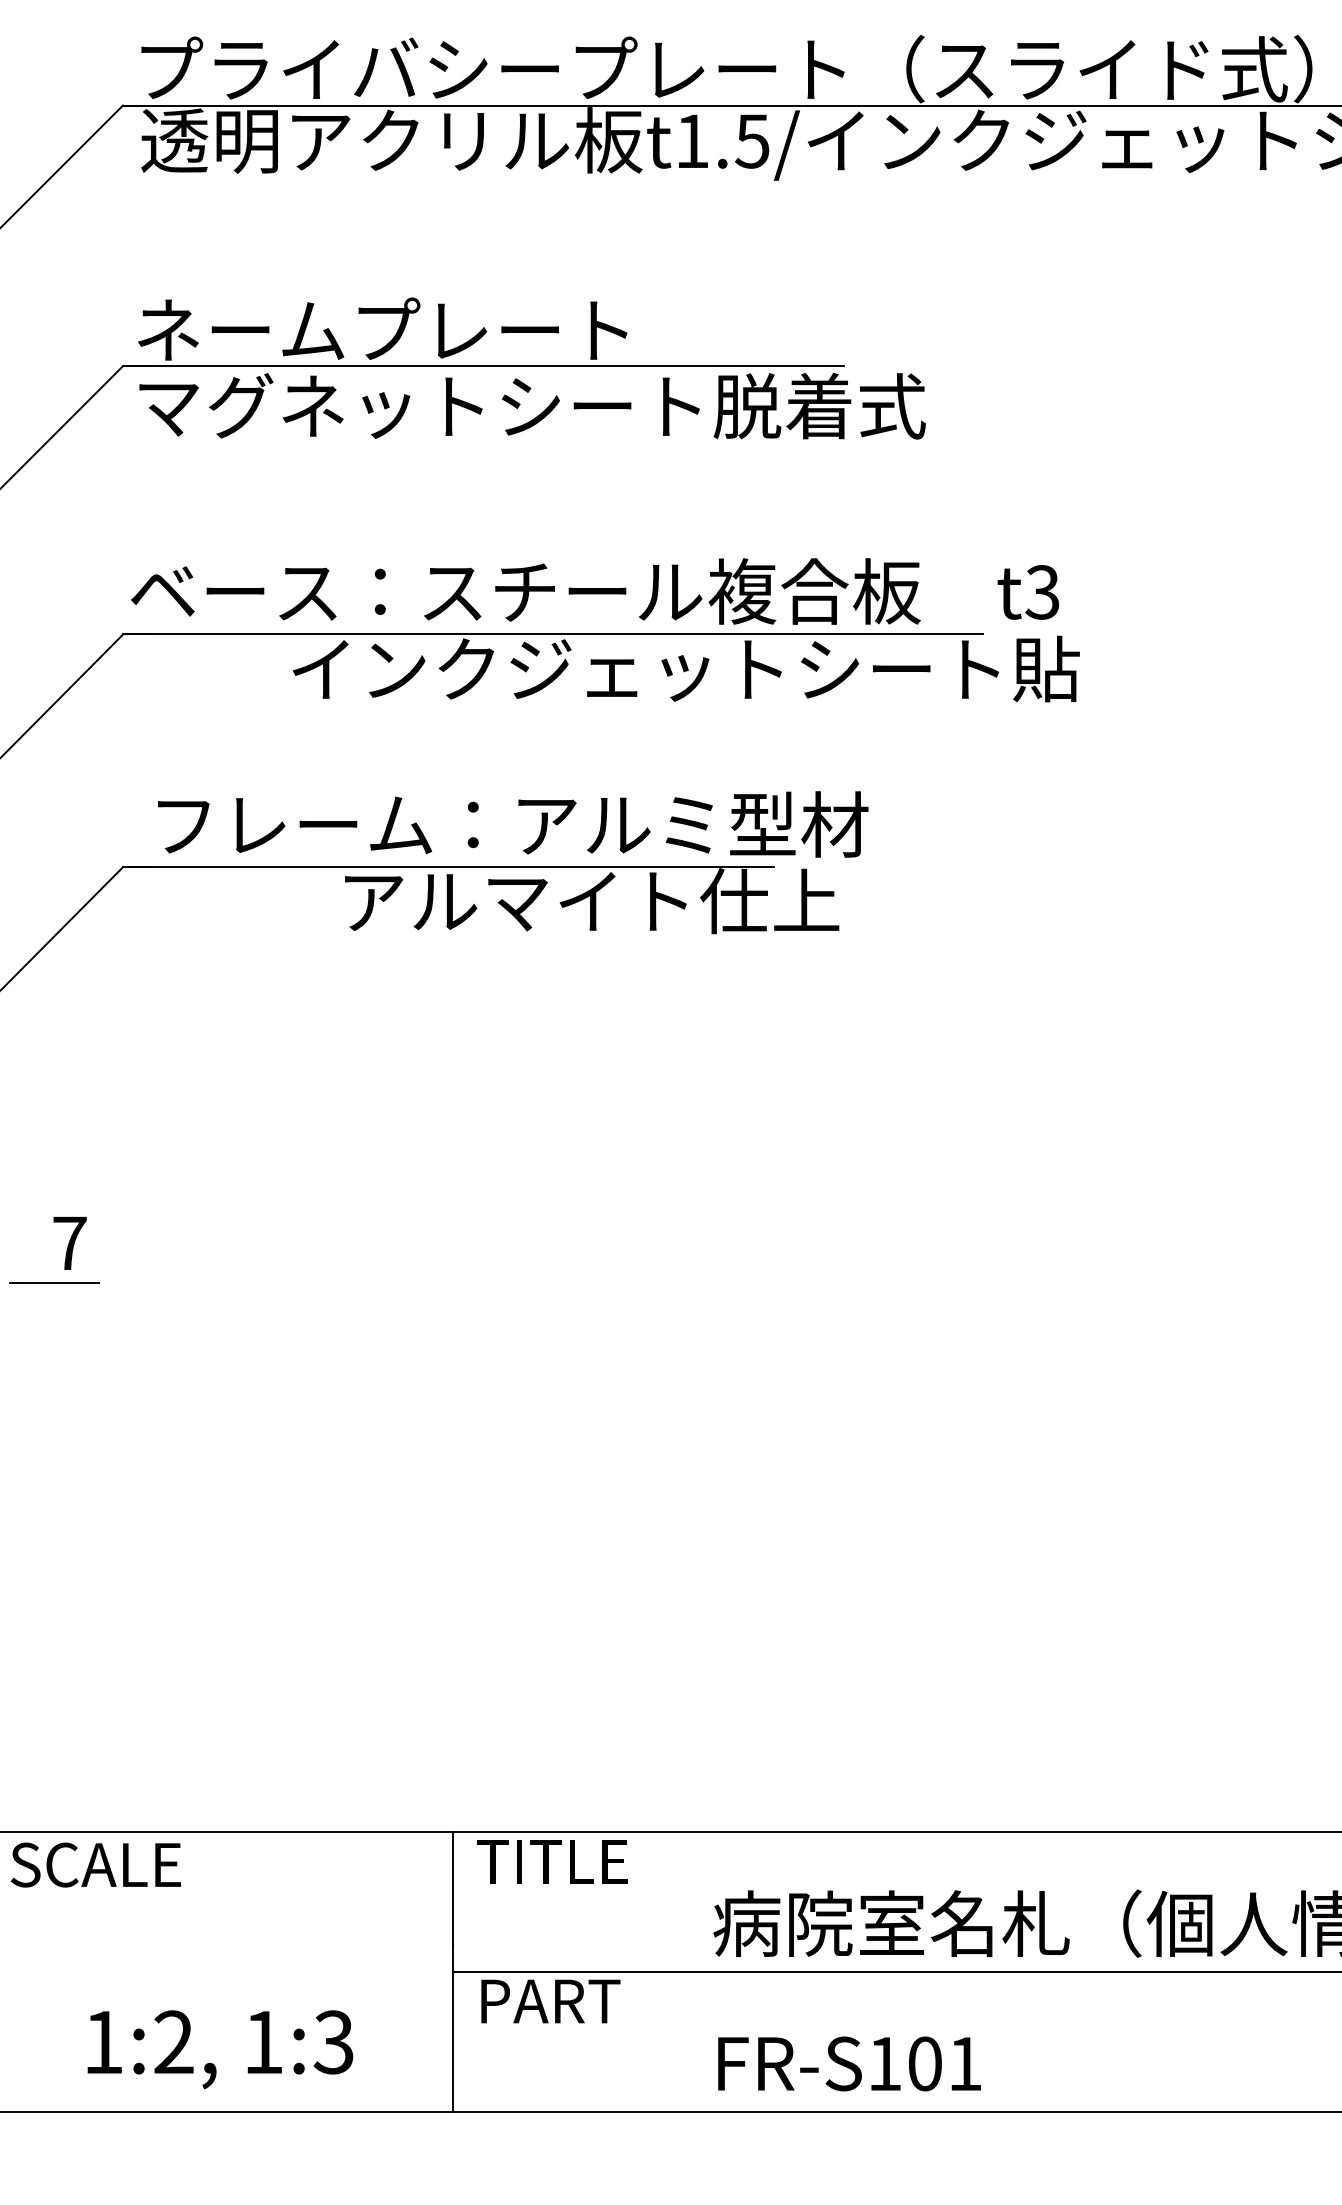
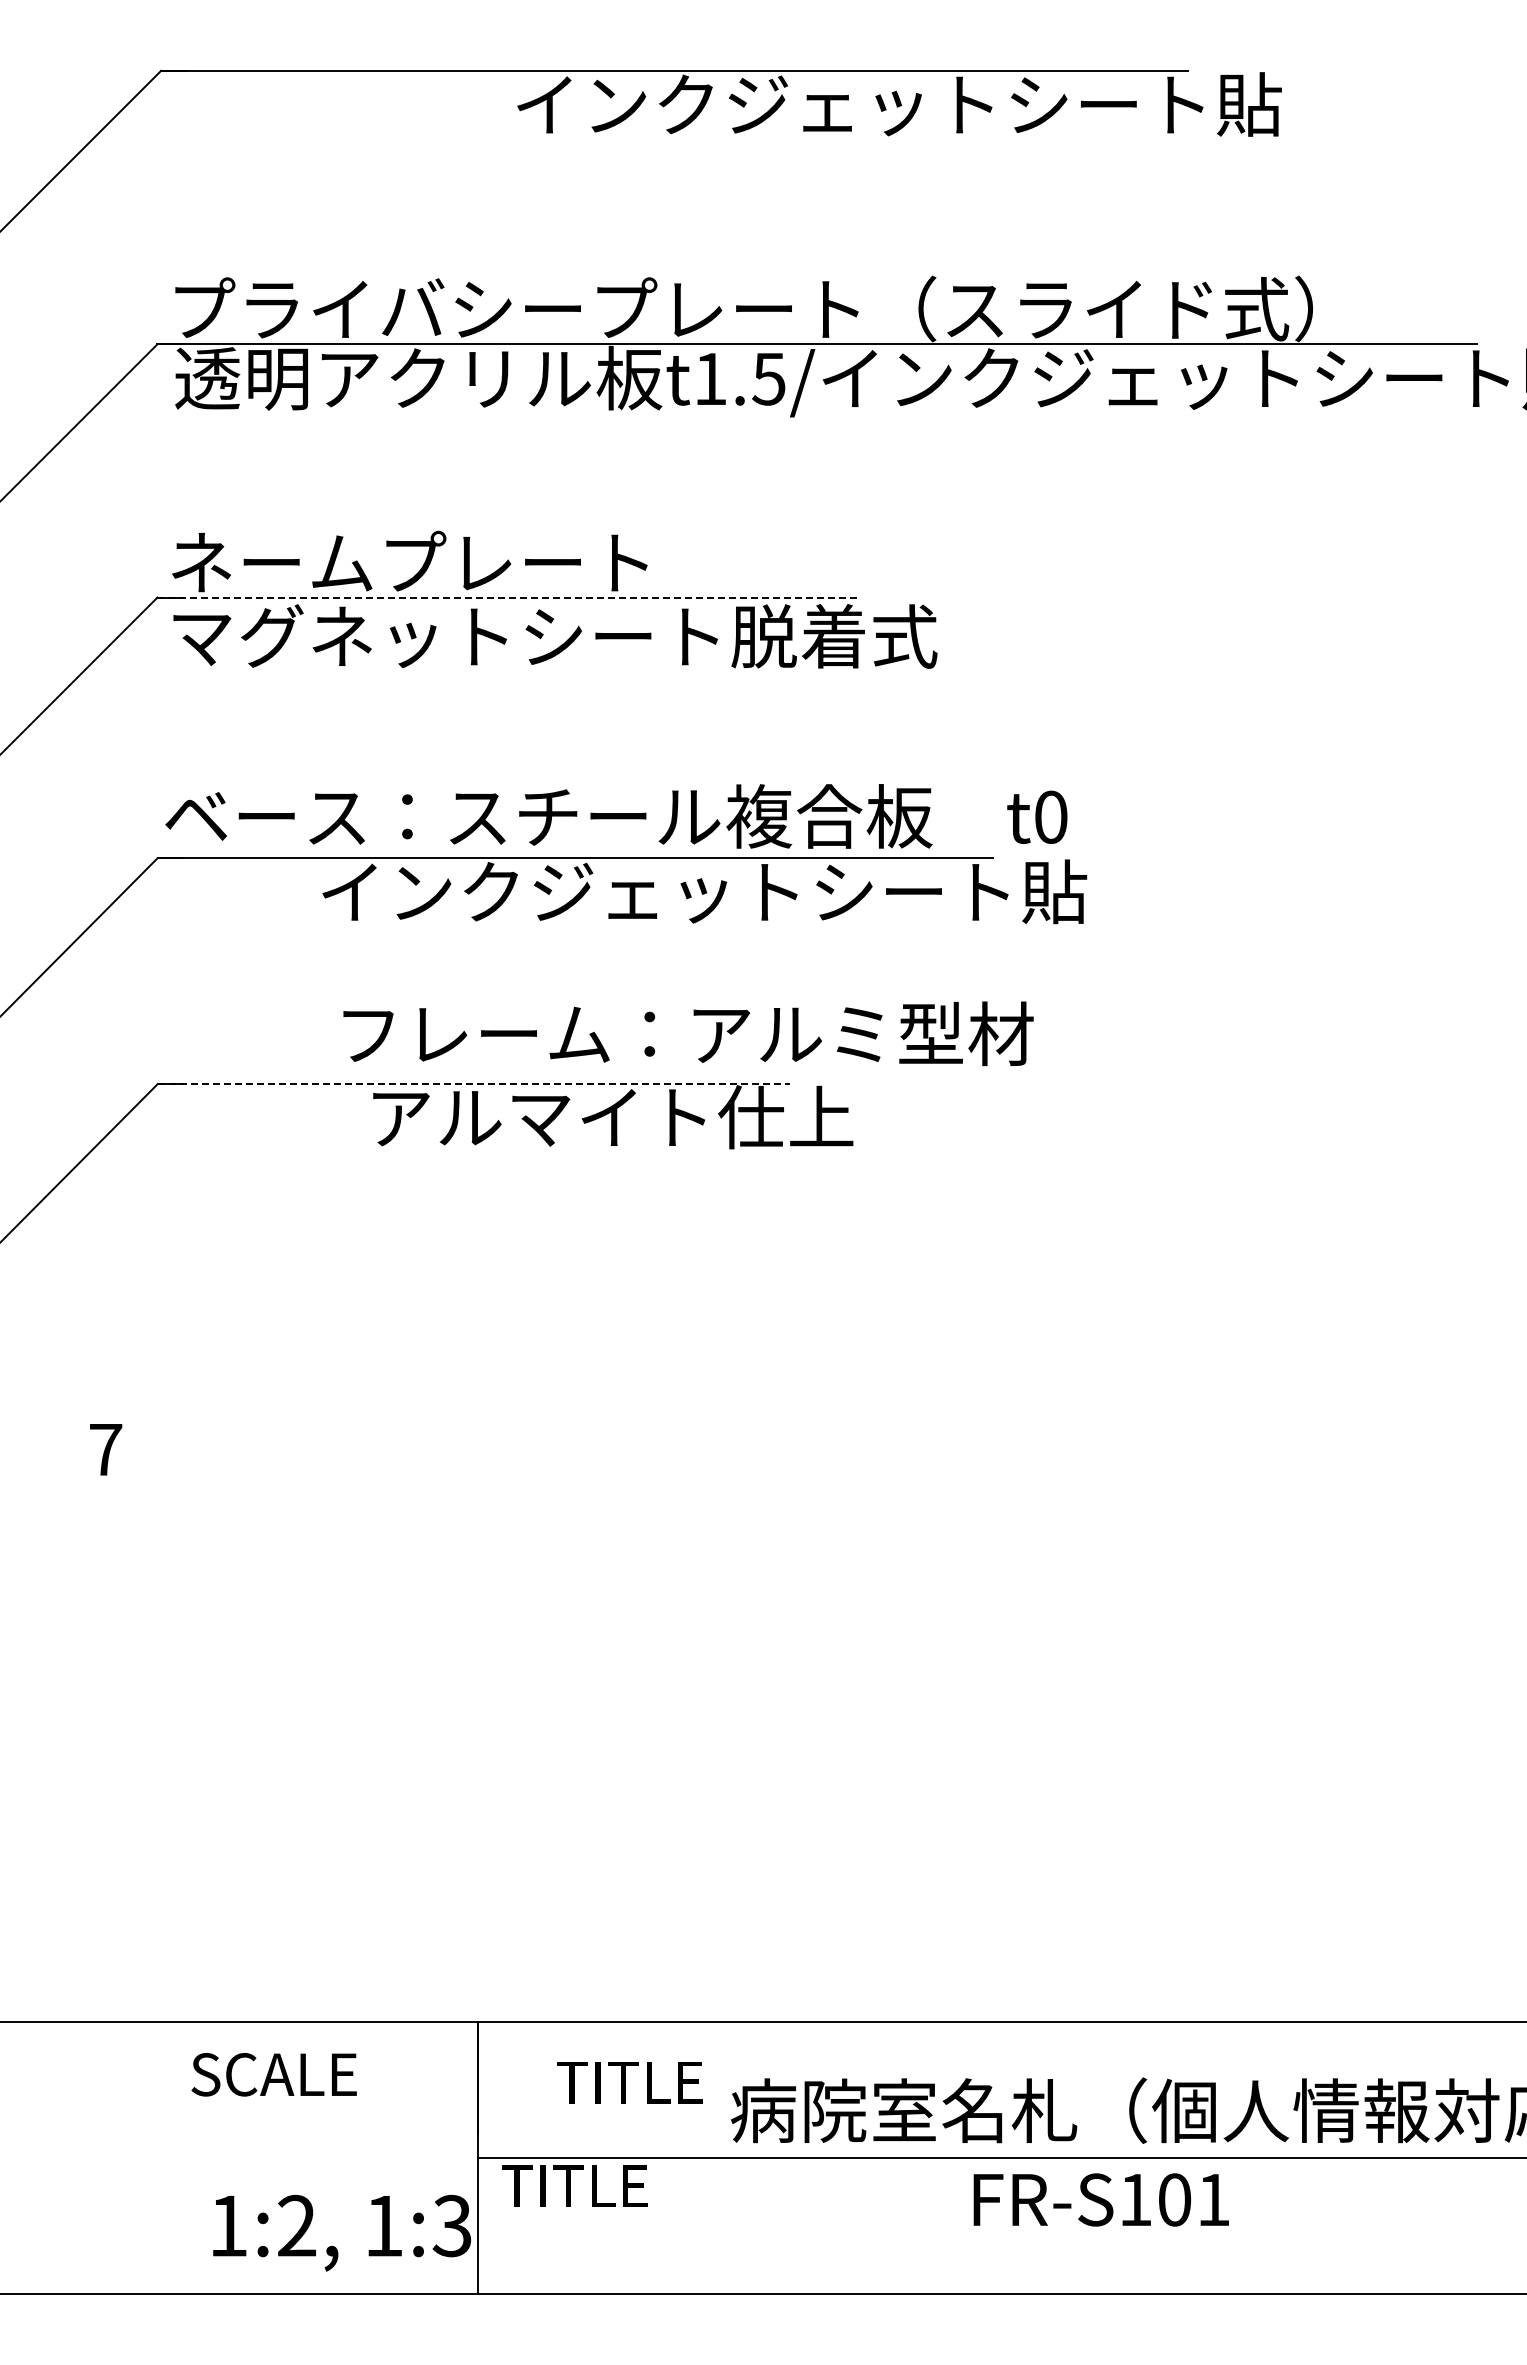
line: (484, 366) -> (508, 597), solid -> dashed
text: (1042, 591) -> (1050, 816), t3 -> t0
text: (513, 824) -> (688, 1033), moved
line: (449, 867) -> (474, 1084), solid -> dashed
line: (54, 1282) -> (90, 1487), removed
text: (552, 1861) -> (629, 2082), moved
text: (95, 1864) -> (273, 2074), moved
text: (552, 2001) -> (574, 2186), PART -> TITLE
text: (219, 2049) -> (341, 2232), moved
text: (848, 2063) -> (1100, 2199), moved

